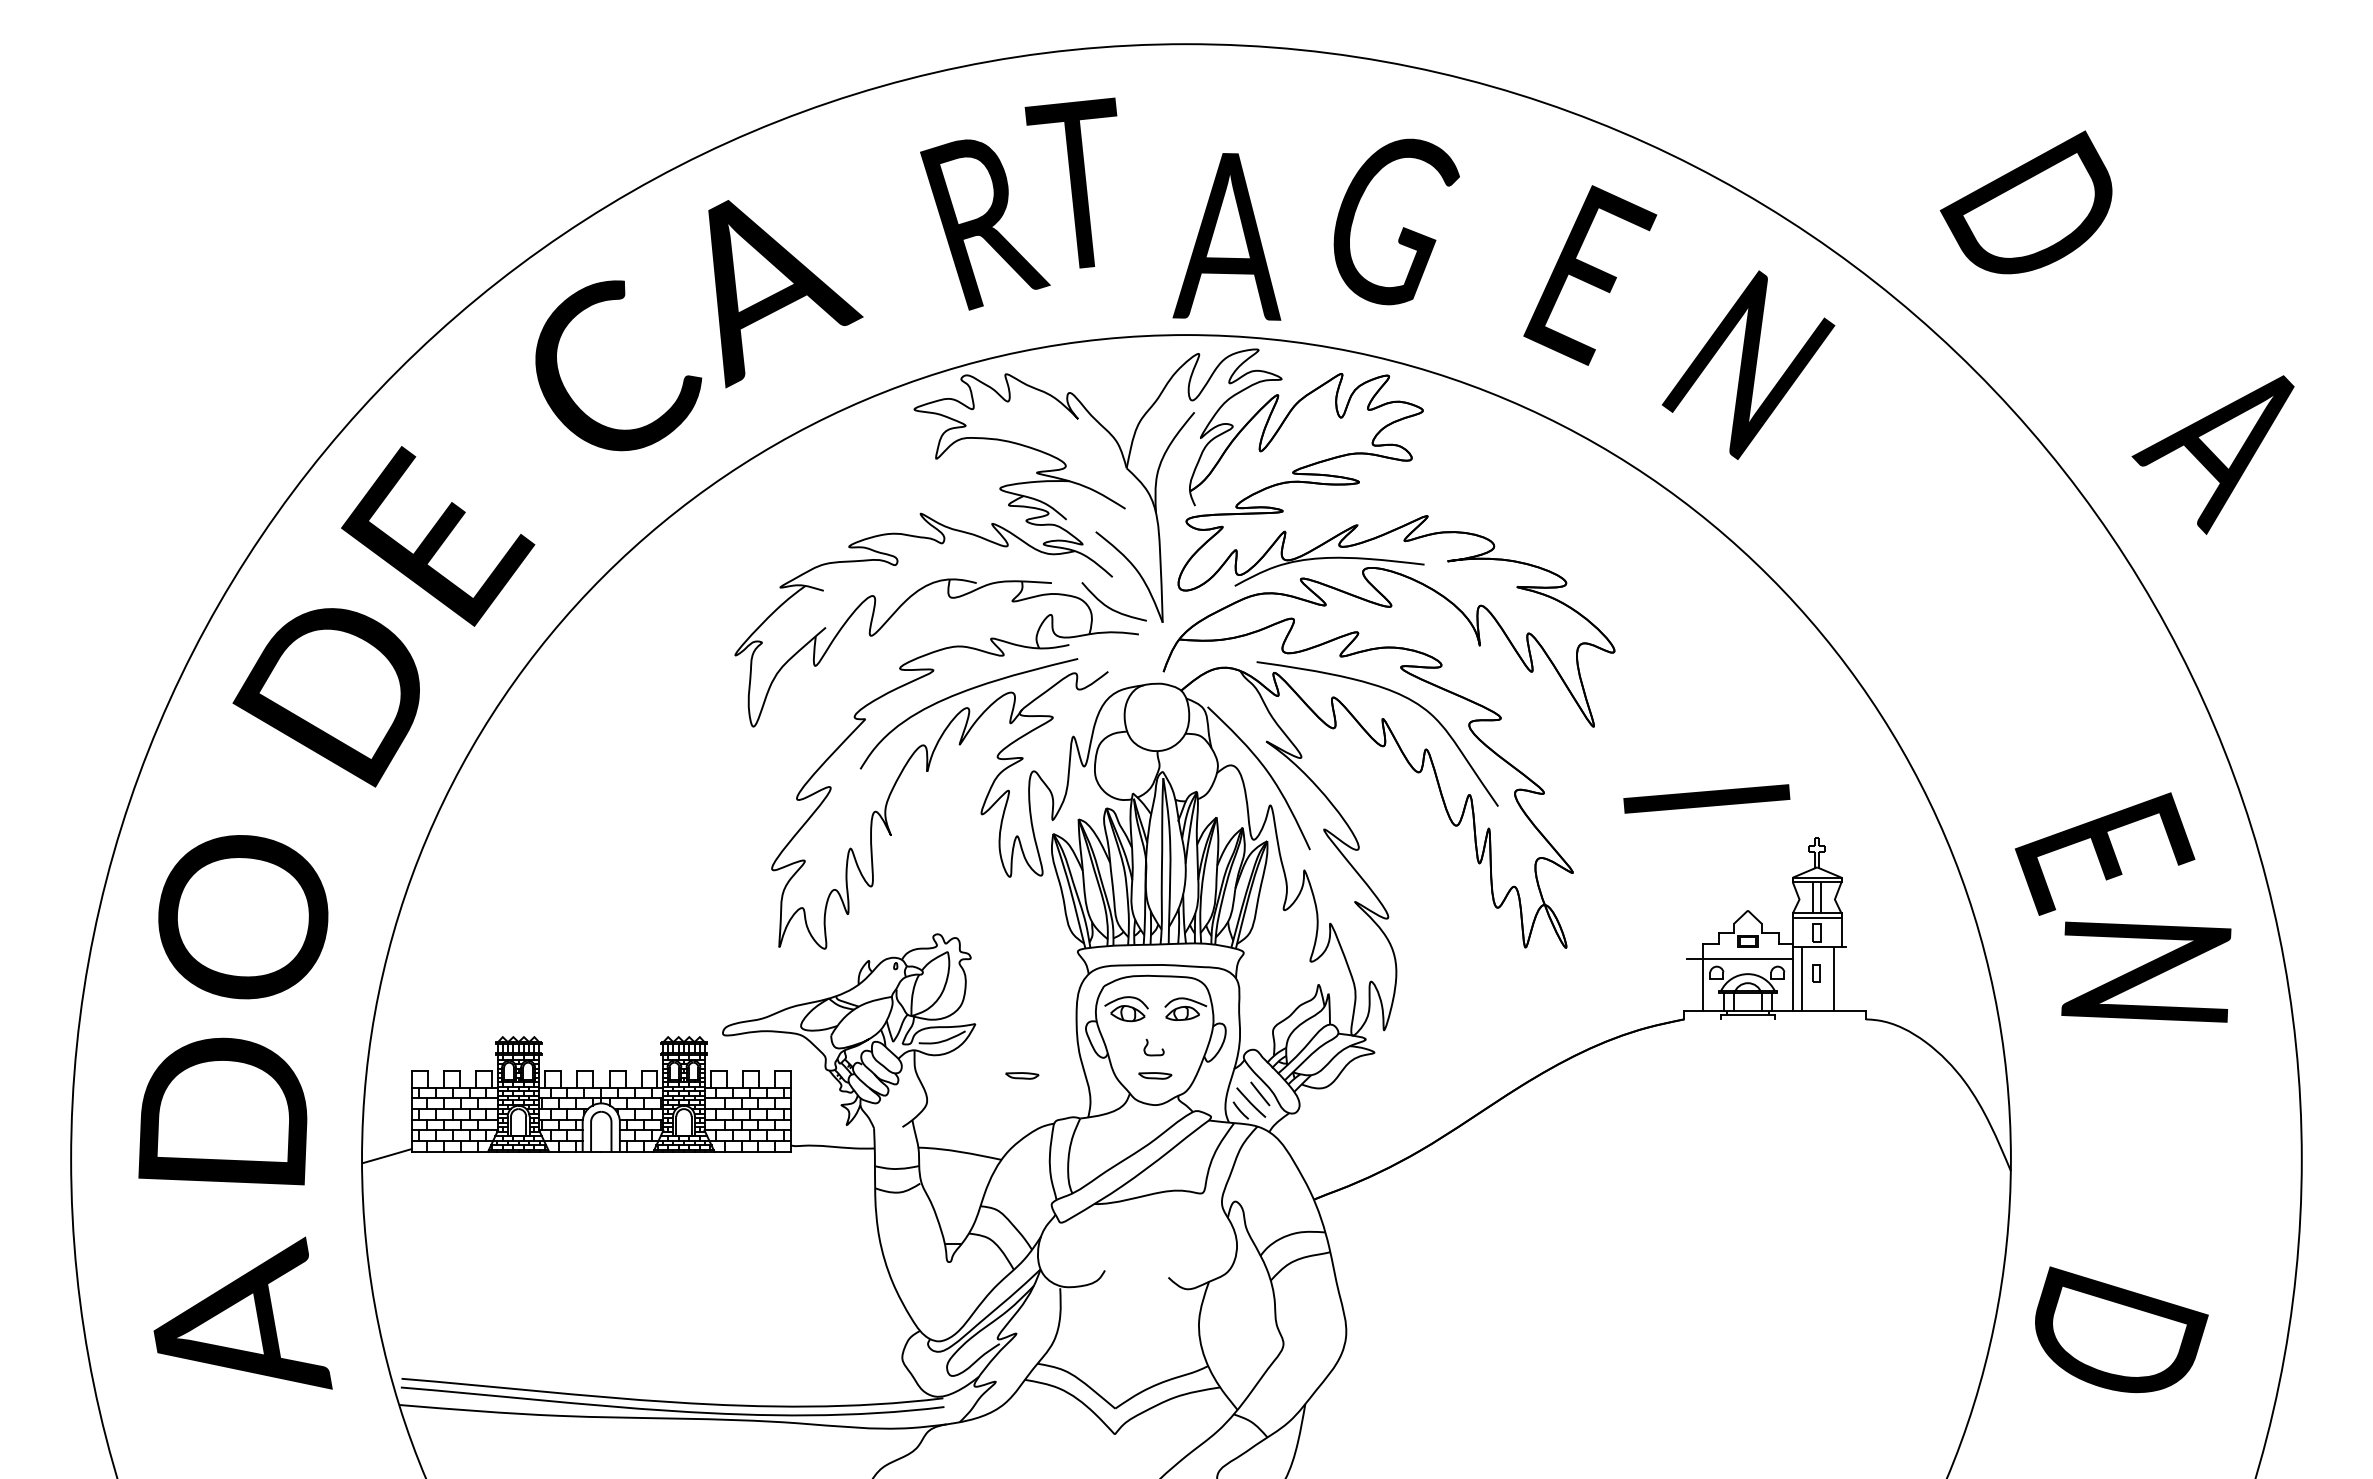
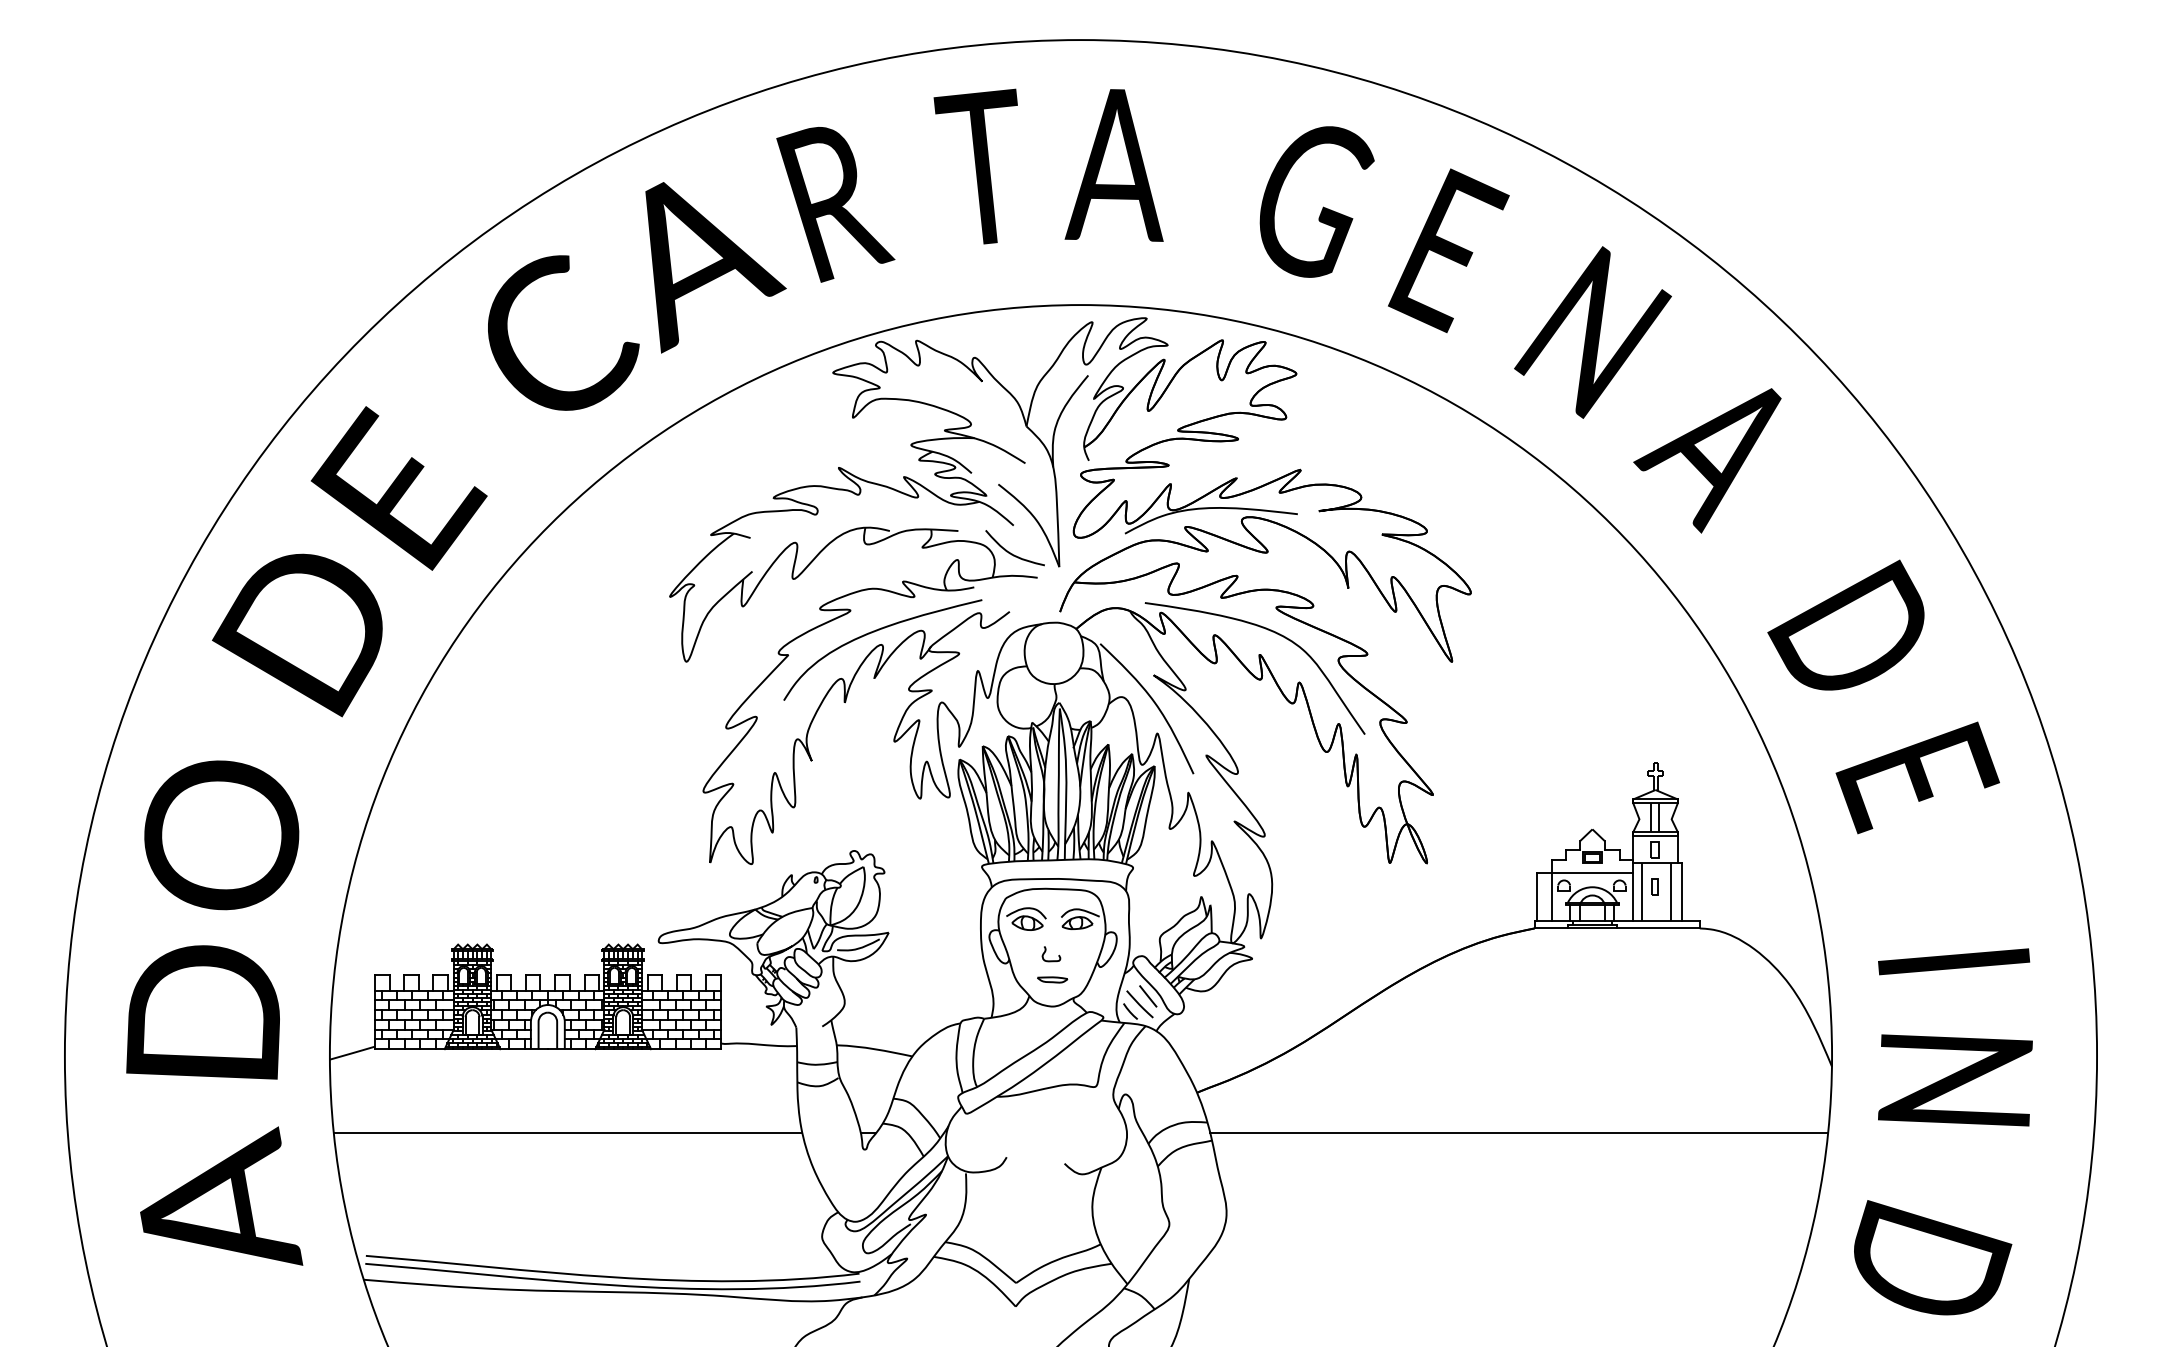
text: (2025, 202) -> (1845, 625), moved
text: (1396, 221) -> (1316, 201), moved
text: (985, 224) -> (835, 204), moved
text: (1226, 236) -> (1113, 165), moved
text: (2212, 454) -> (1706, 460), moved
text: (1706, 798) -> (1953, 961), moved
text: (2146, 971) -> (1955, 1079), moved
line: (1846, 979) -> (1682, 892), added
line: (1687, 984) -> (1537, 896), added
line: (1774, 1019) -> (1616, 928), added
part: (1022, 1075) -> (931, 979), removed
line: (623, 1244) -> (568, 1133), added
line: (1667, 1244) -> (1519, 1133), added
text: (2121, 1329) -> (1932, 1257), moved

